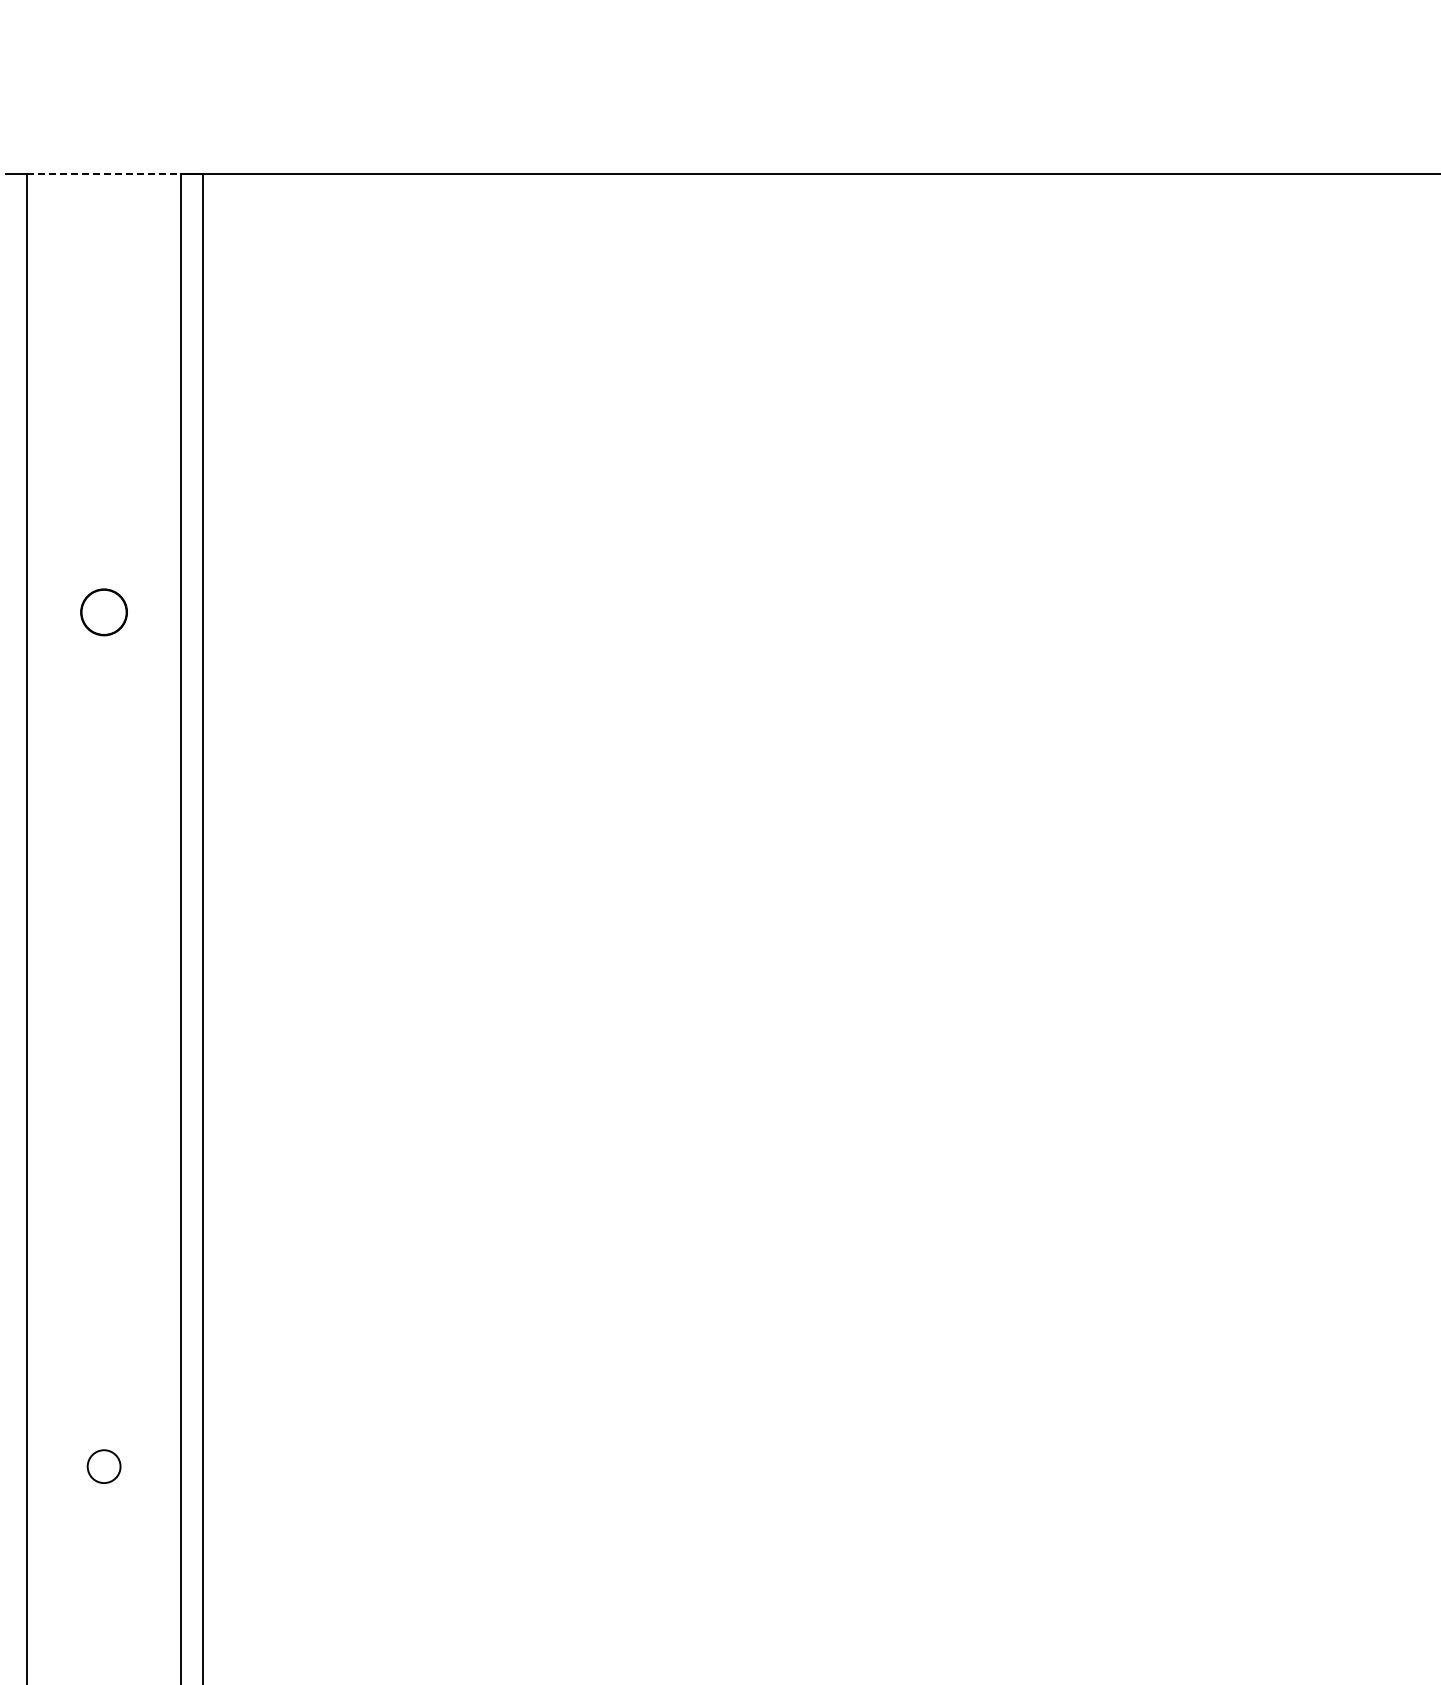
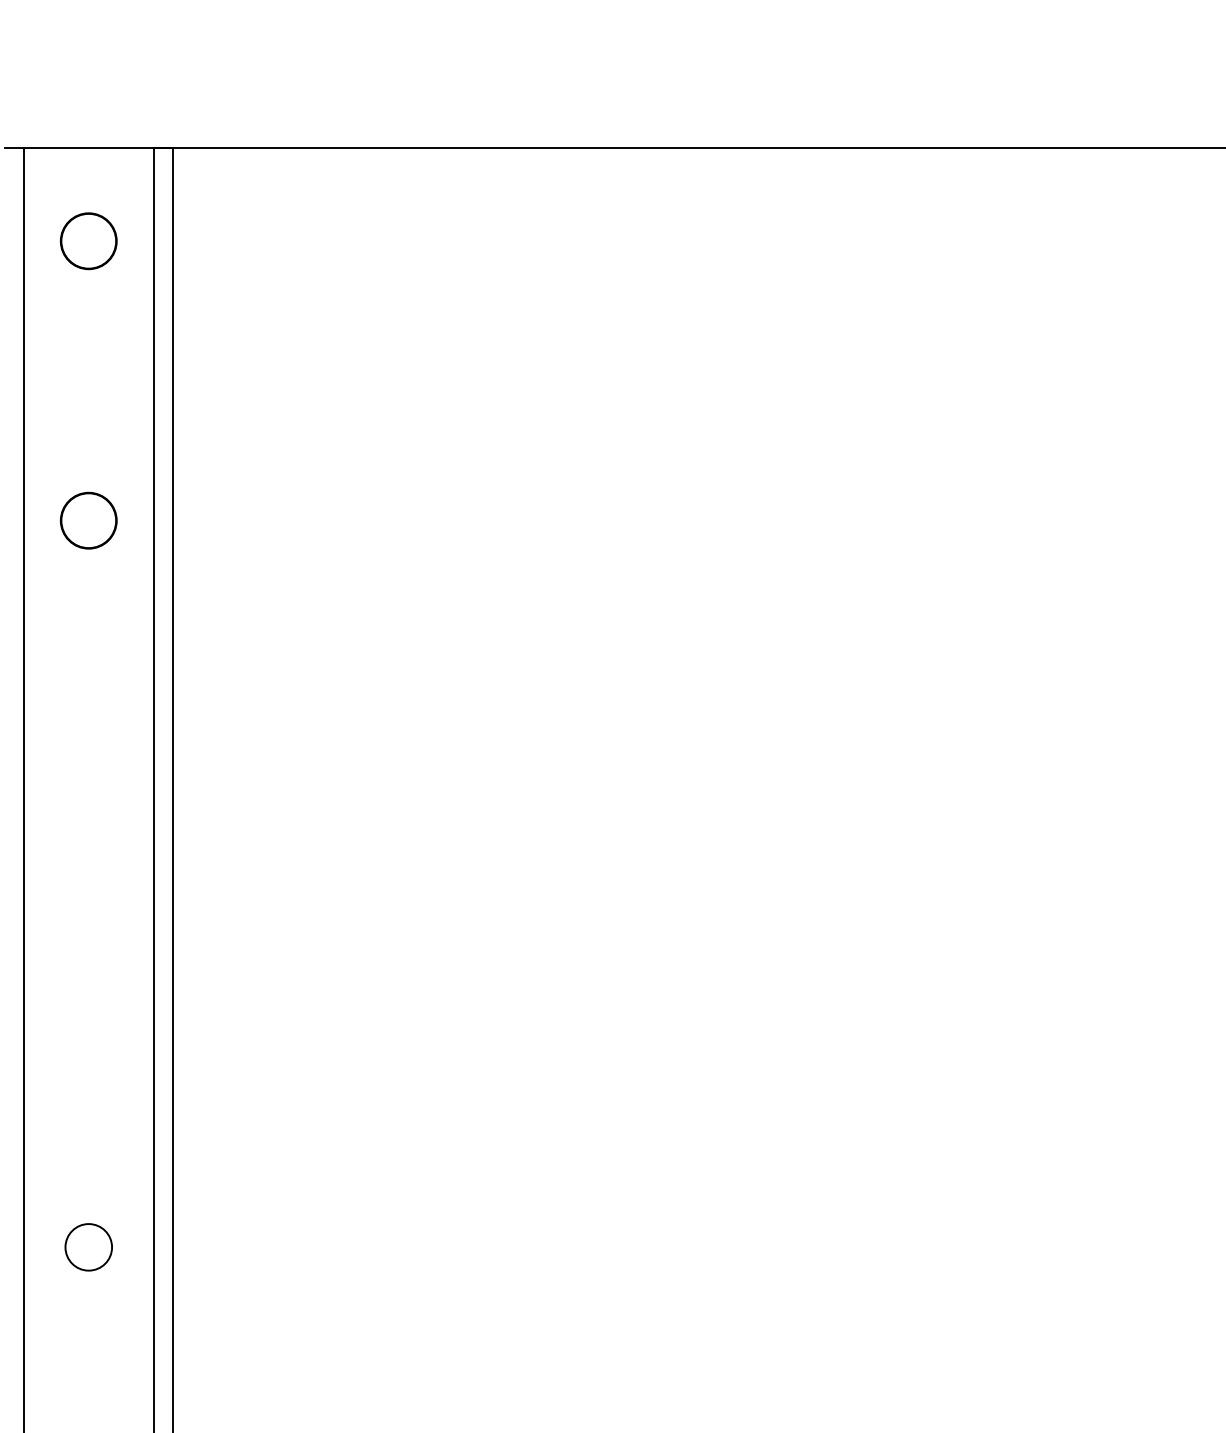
line: (104, 174) -> (89, 148), dashed -> solid
circle: (103, 283) -> (88, 241), added
part: (103, 612) -> (88, 520), size x1.43
circle: (103, 1466) -> (88, 1247), size x1.67

